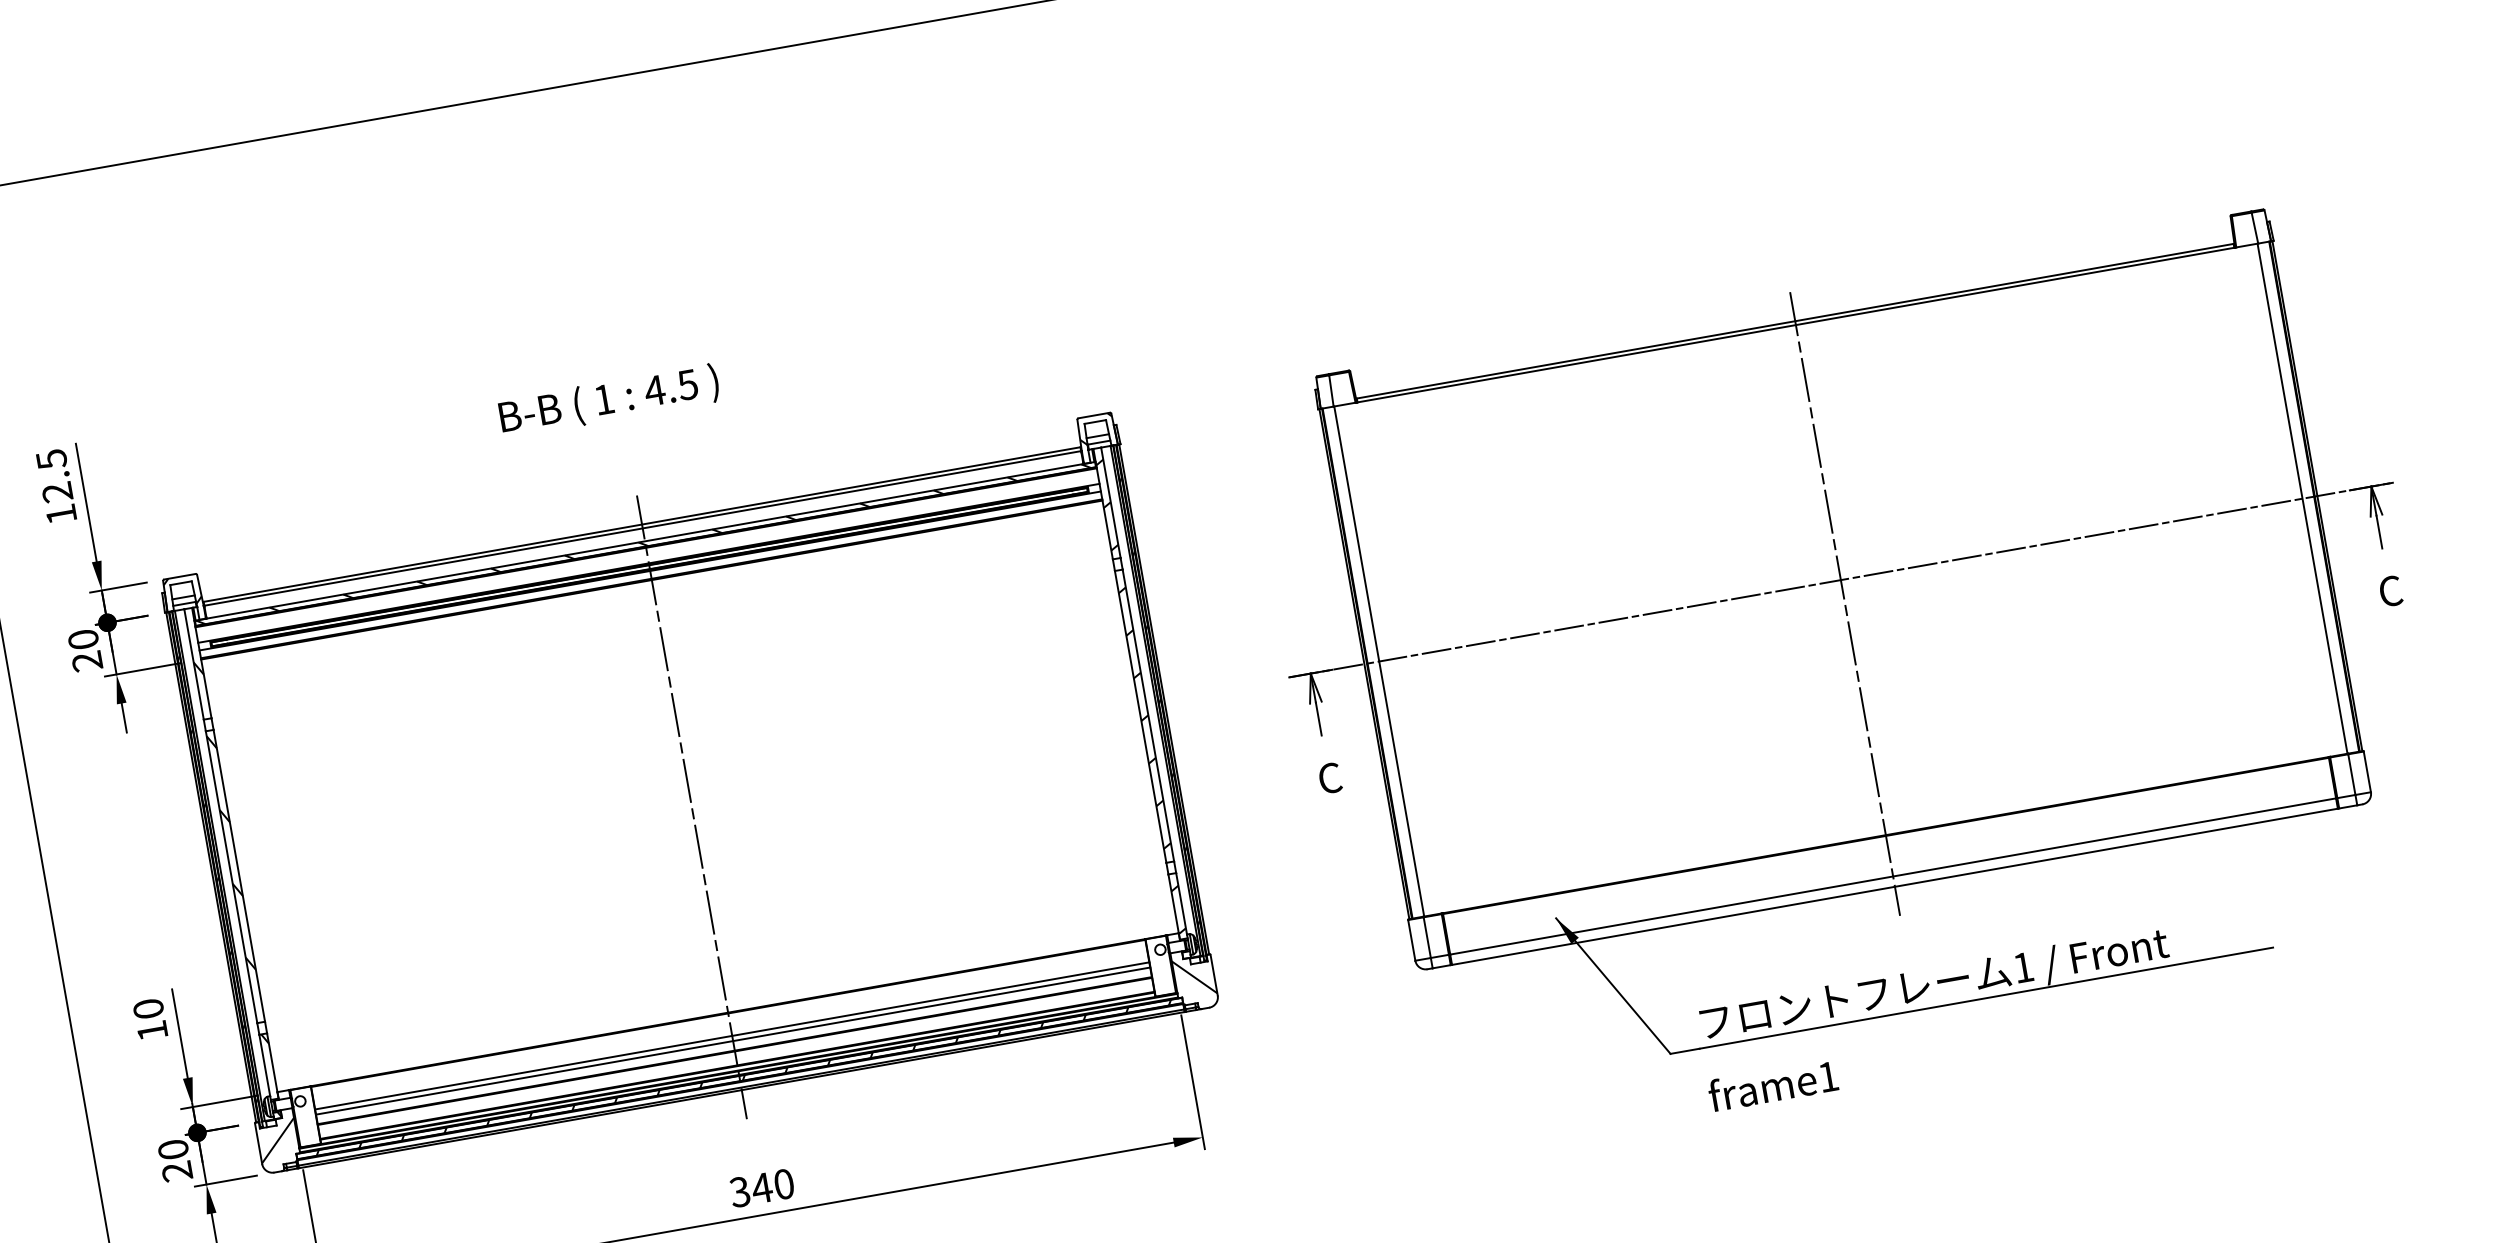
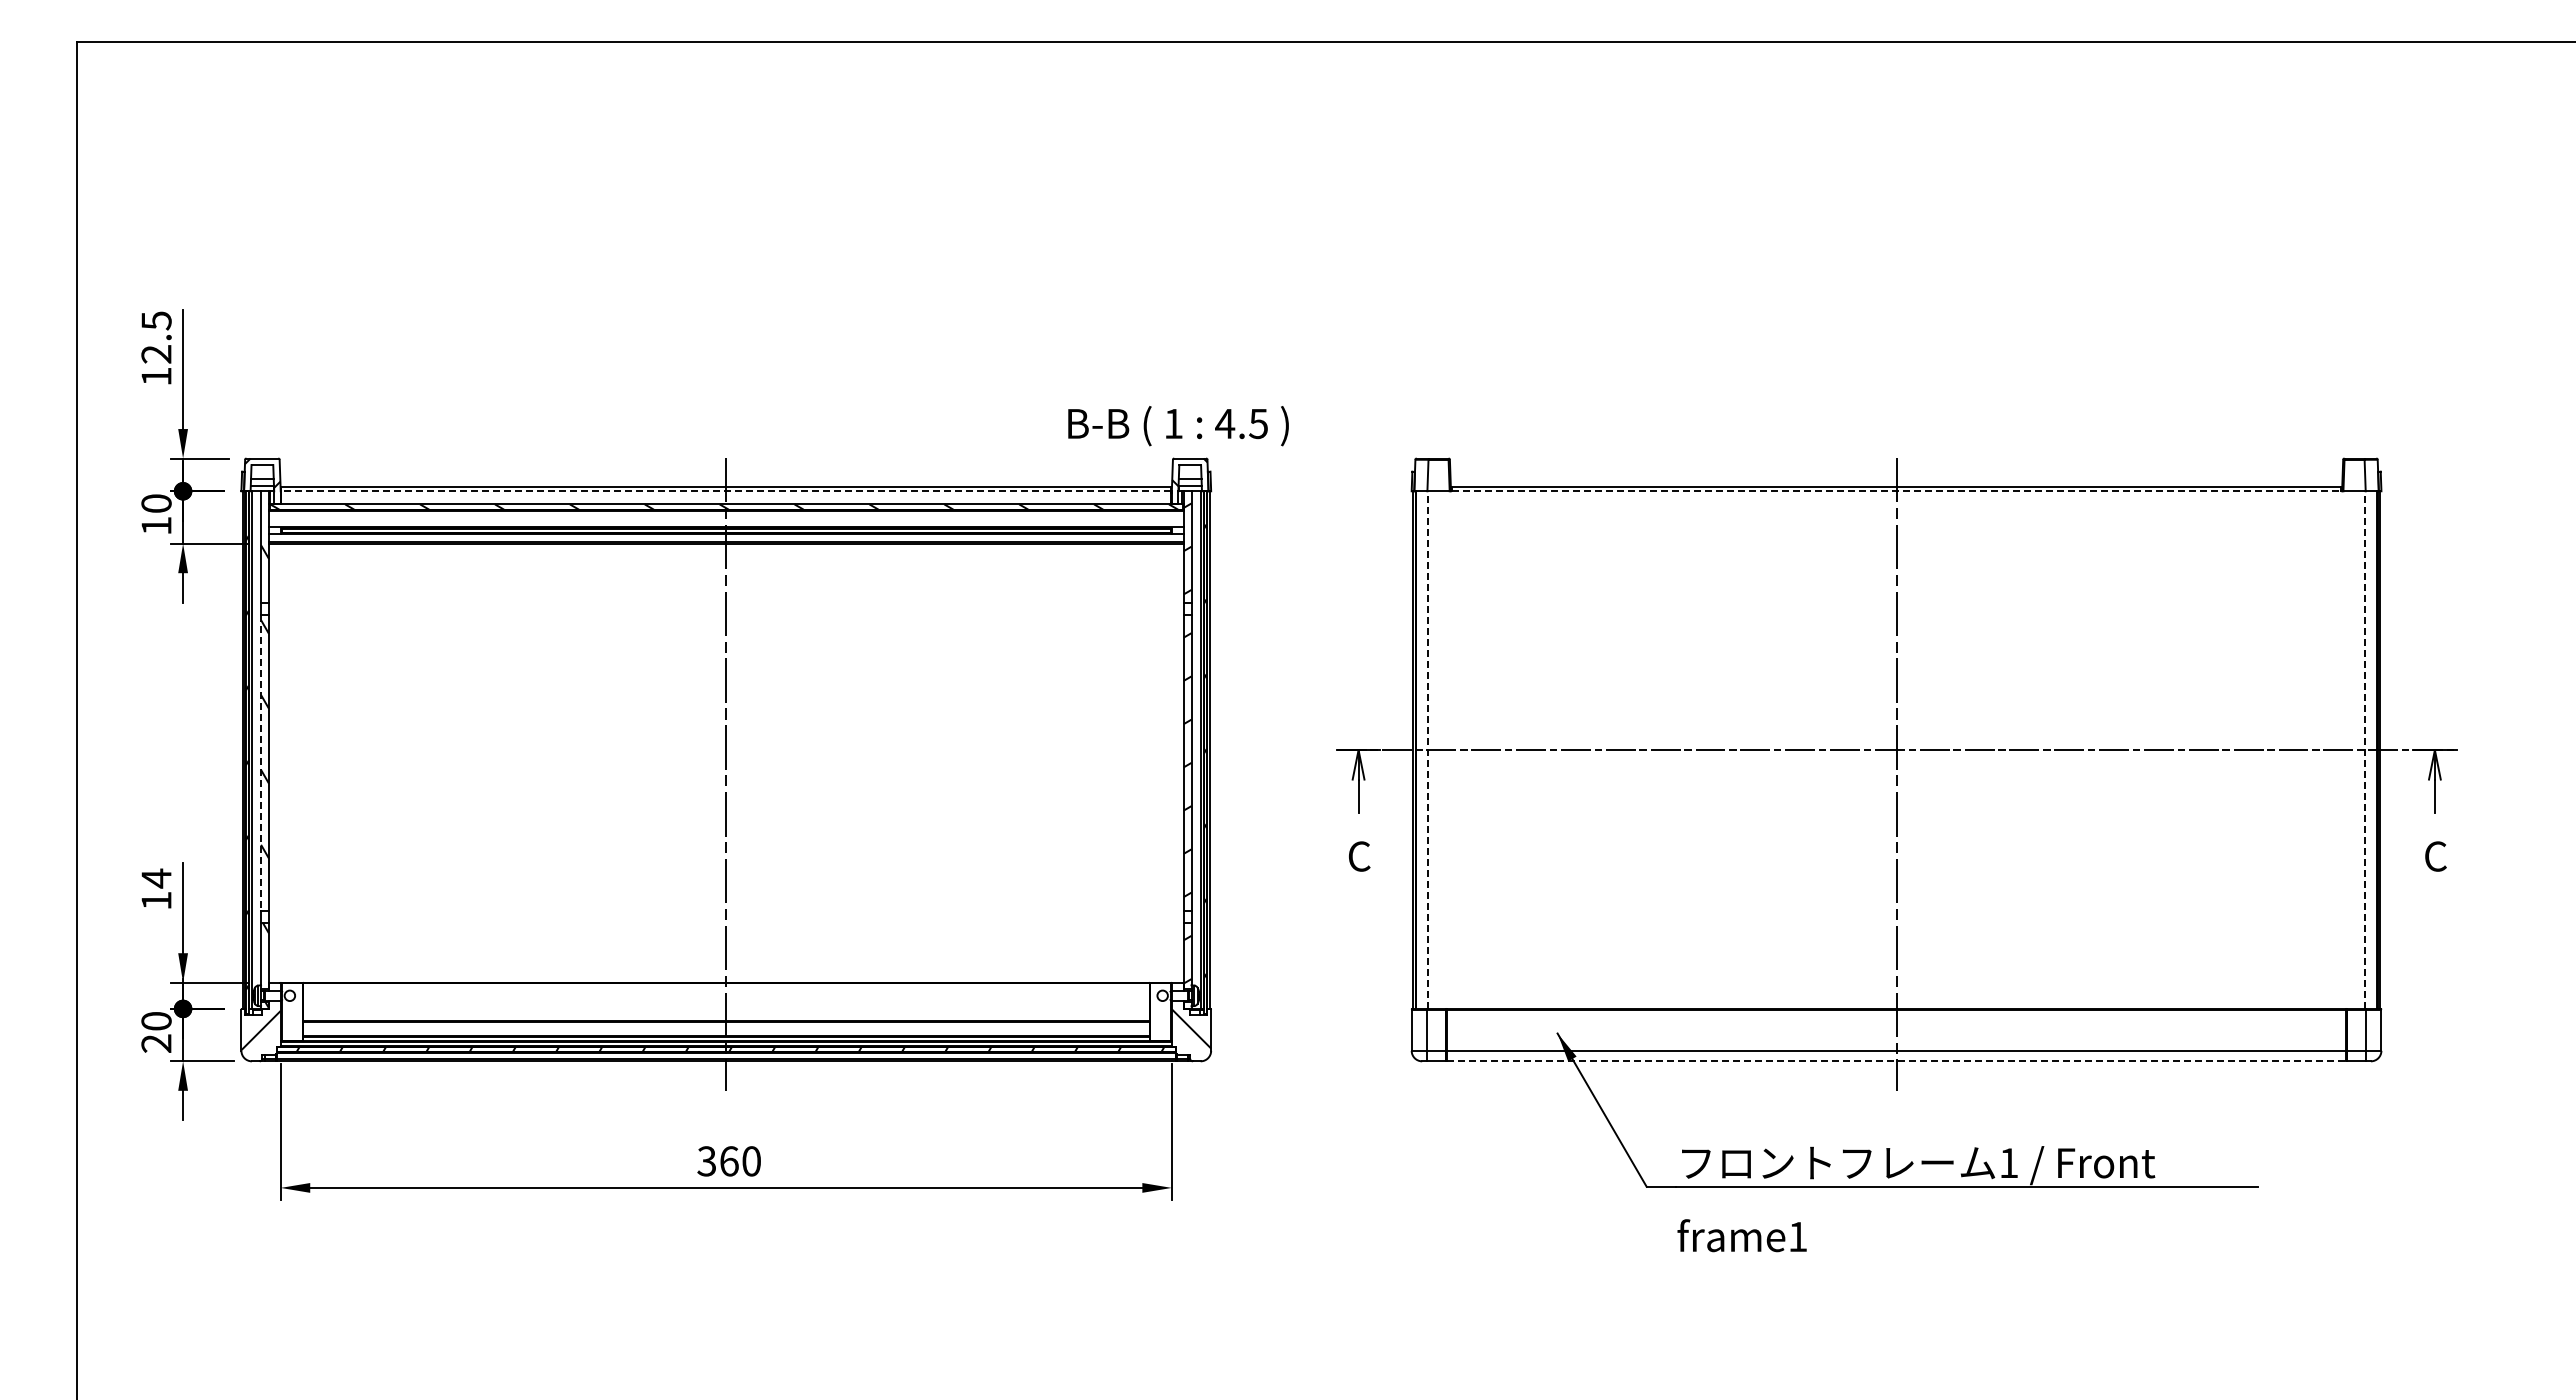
line: (1795, 325) -> (1896, 491), solid -> dashed
text: (609, 401) -> (1178, 426), moved
line: (2303, 499) -> (2365, 750), solid -> dashed
line: (642, 528) -> (726, 491), solid -> dashed
text: (87, 661) -> (156, 525), 20 -> 10
line: (1379, 661) -> (1428, 750), solid -> dashed
line: (232, 877) -> (261, 763), solid -> dashed
line: (1895, 886) -> (1897, 1061), solid -> dashed
text: (148, 1008) -> (156, 878), 10 -> 14
line: (732, 1036) -> (726, 1006), removed
line: (733, 1041) -> (726, 1011), removed
text: (762, 1188) -> (729, 1161), 340 -> 360

